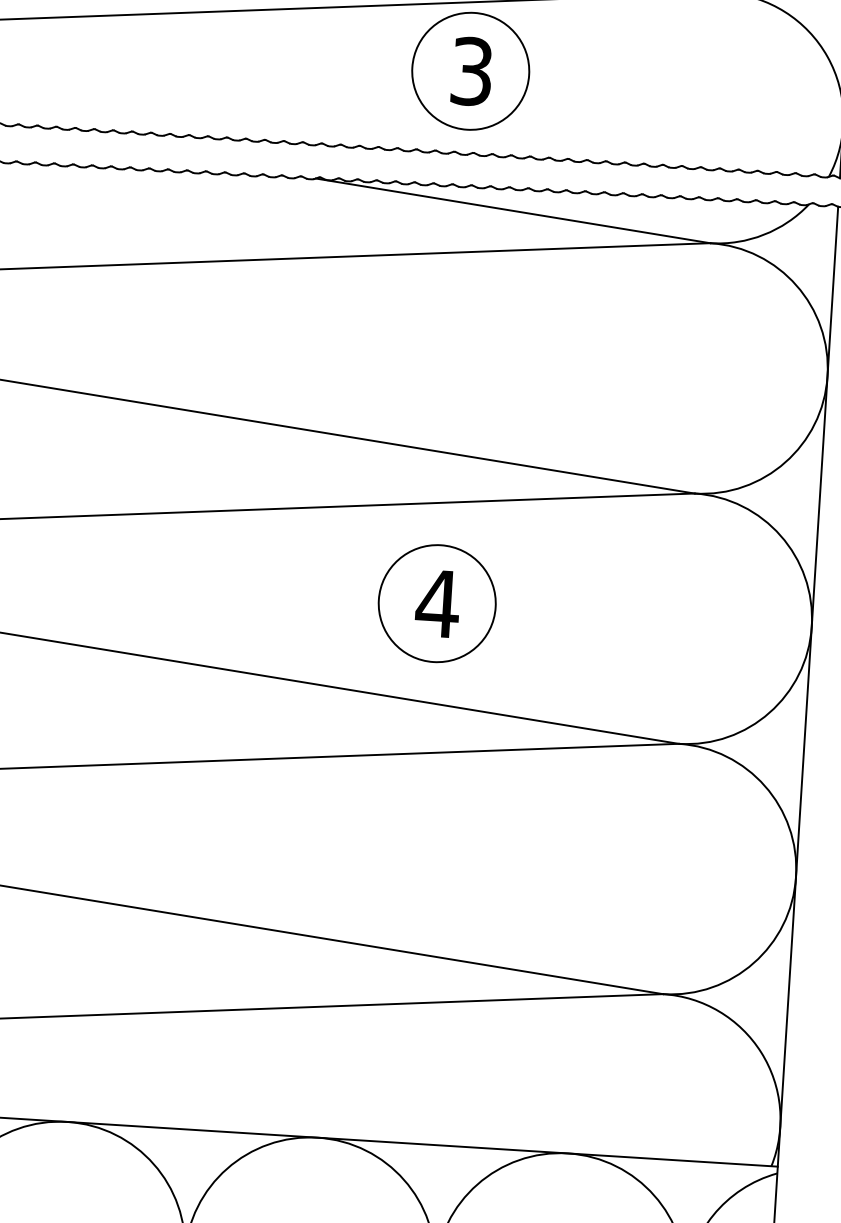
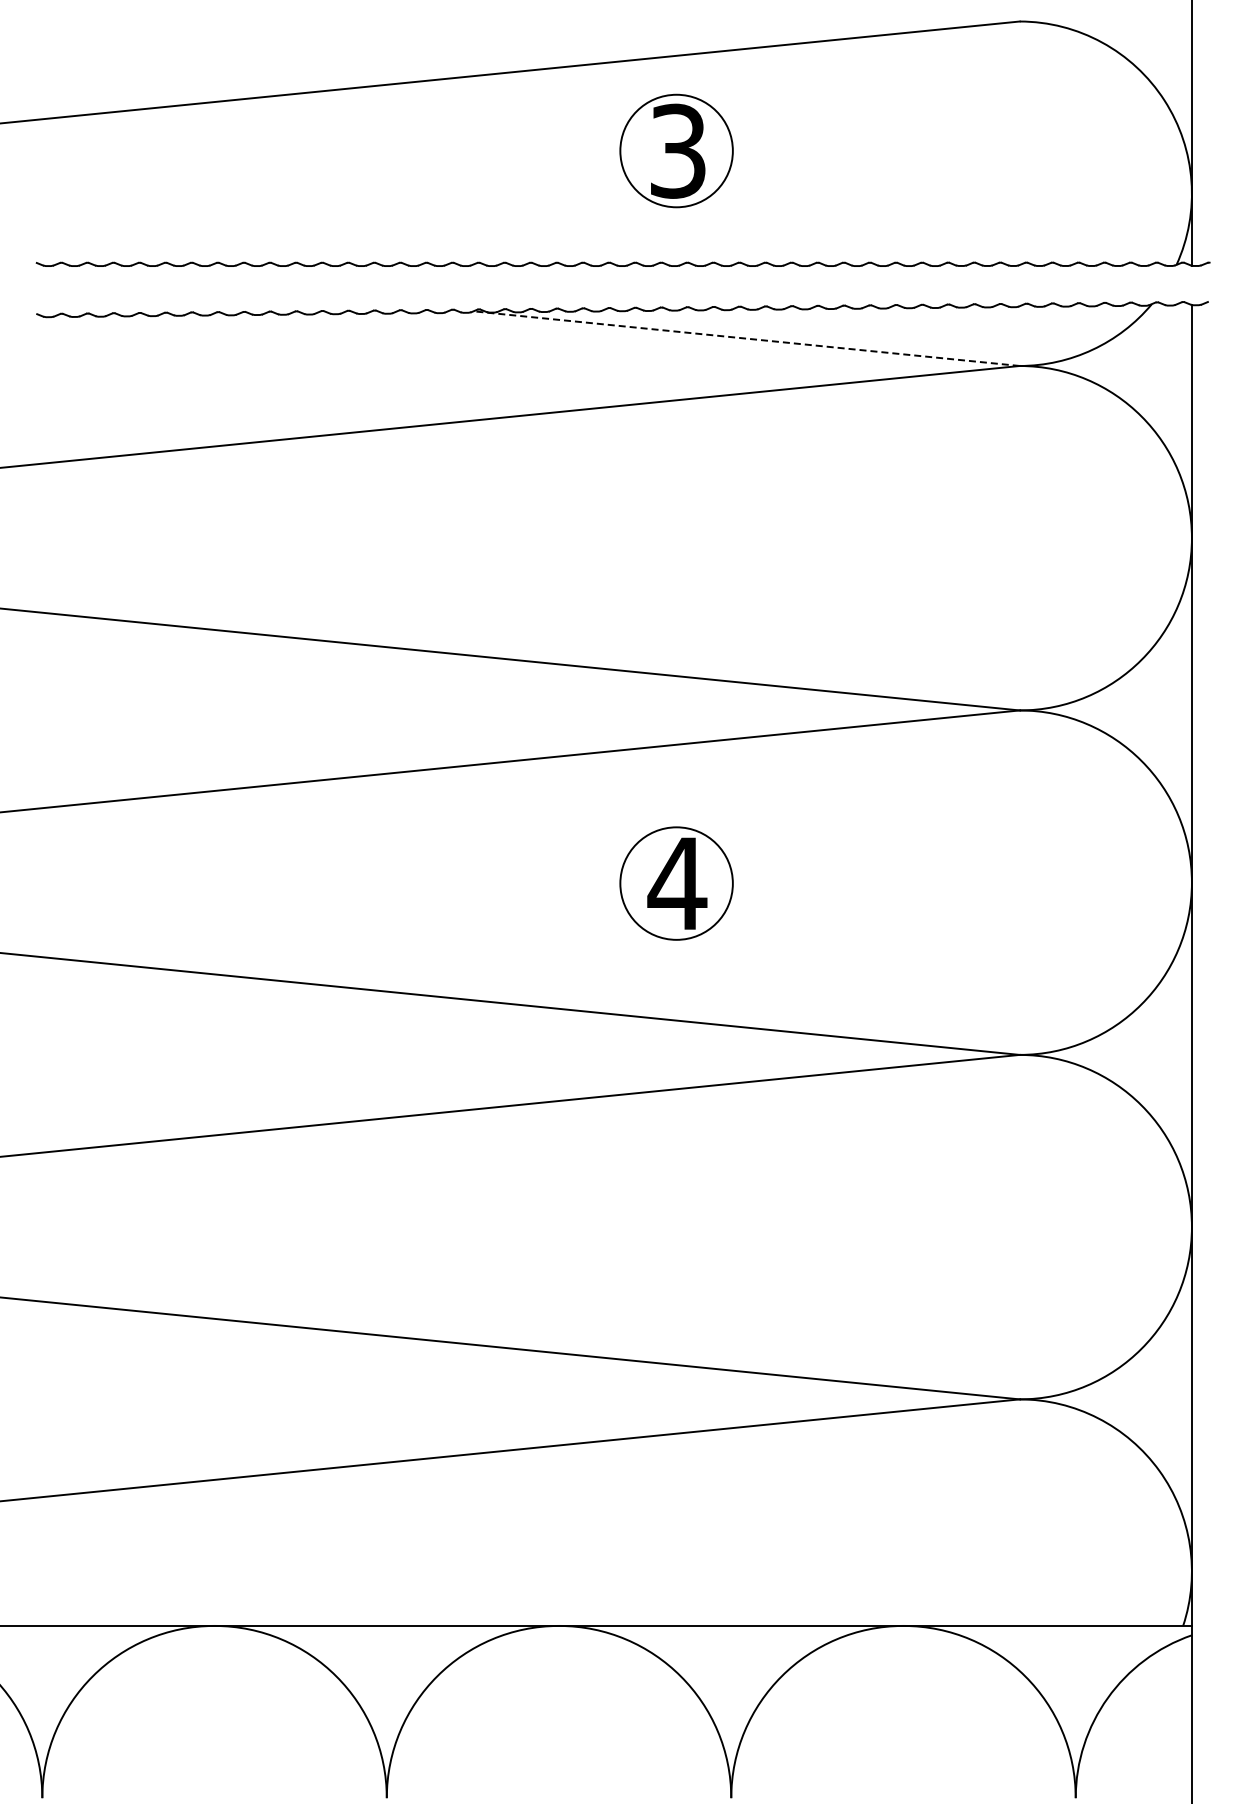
circle: (470, 70) -> (676, 150), size x0.7
line: (512, 210) -> (746, 338), solid -> dashed
circle: (437, 603) -> (676, 883), size x0.7

